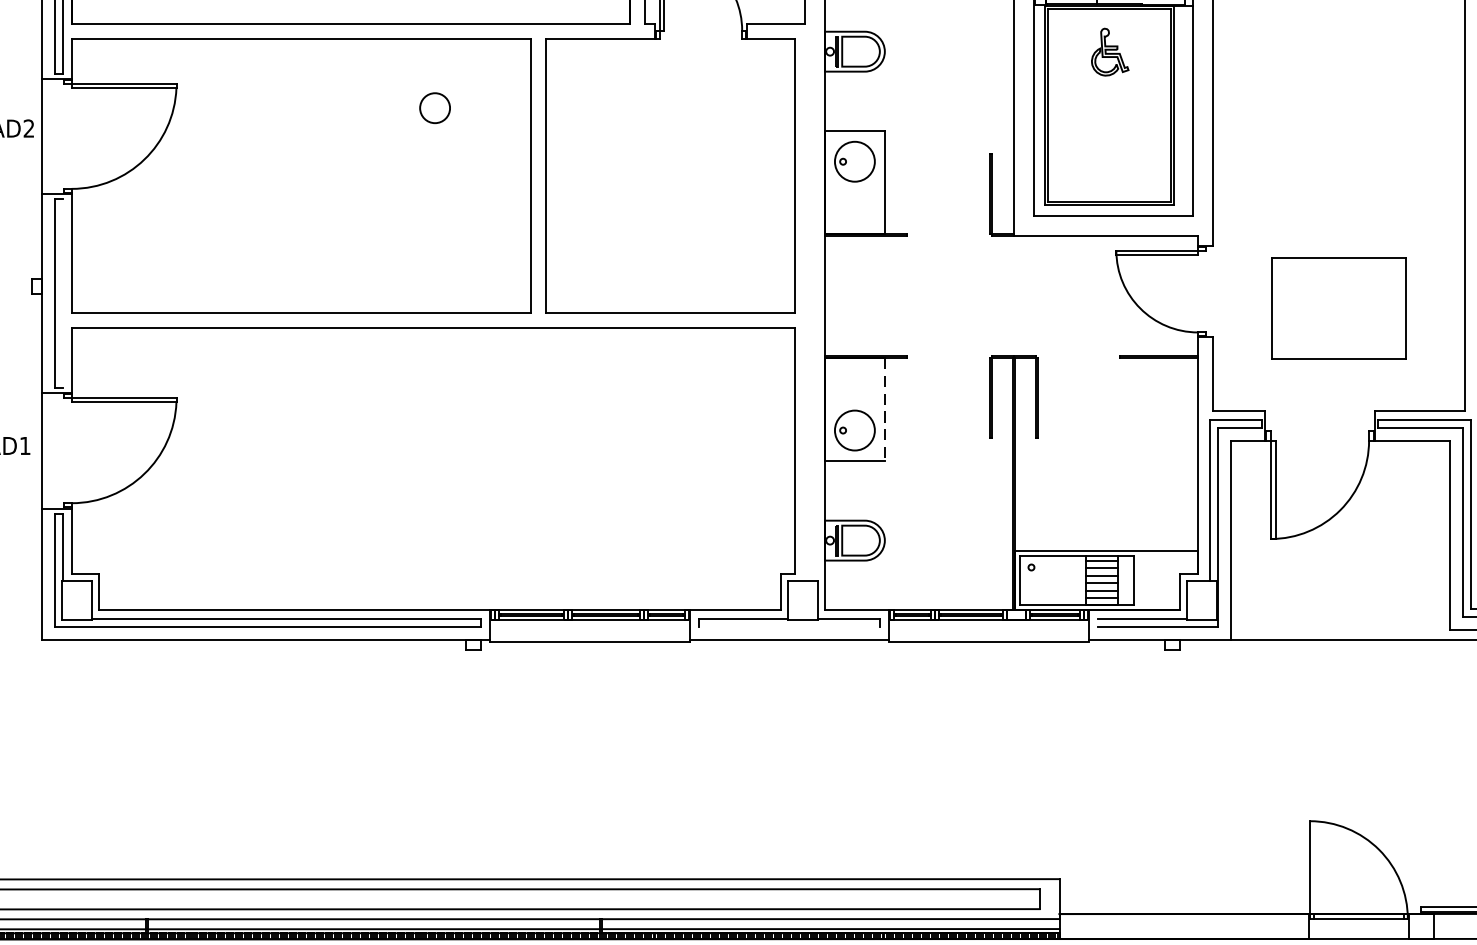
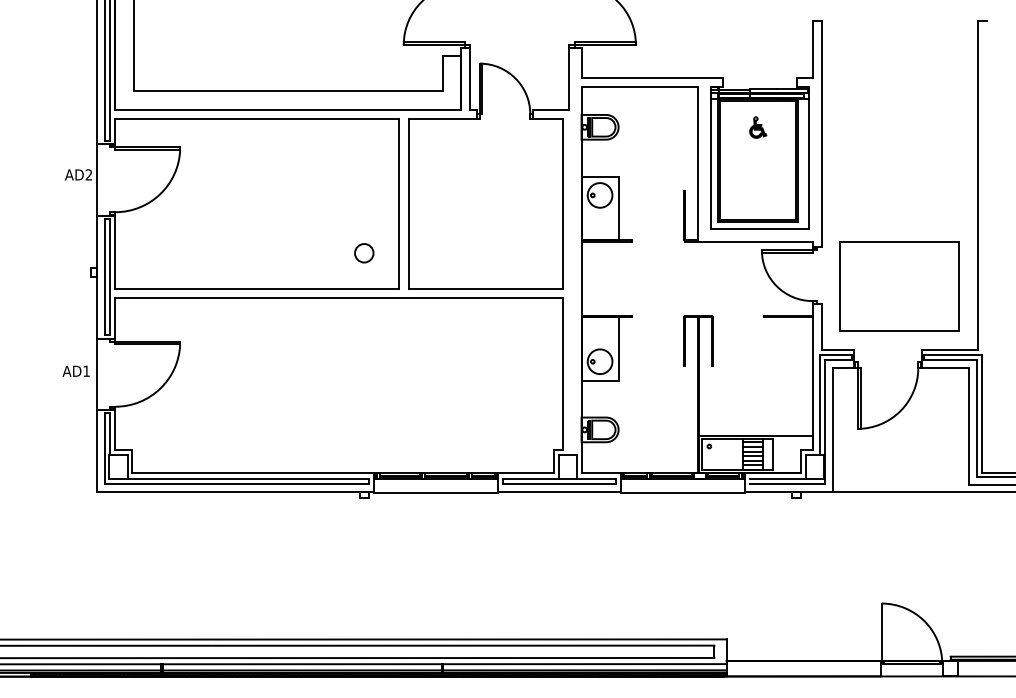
part: (1110, 52) -> (758, 127), size x0.71
circle: (435, 108) -> (364, 253), moved
line: (62, 292) -> (109, 276), added
part: (1338, 308) -> (899, 286), size x1.43
line: (884, 409) -> (618, 348), dashed -> solid
line: (789, 627) -> (559, 483), added

